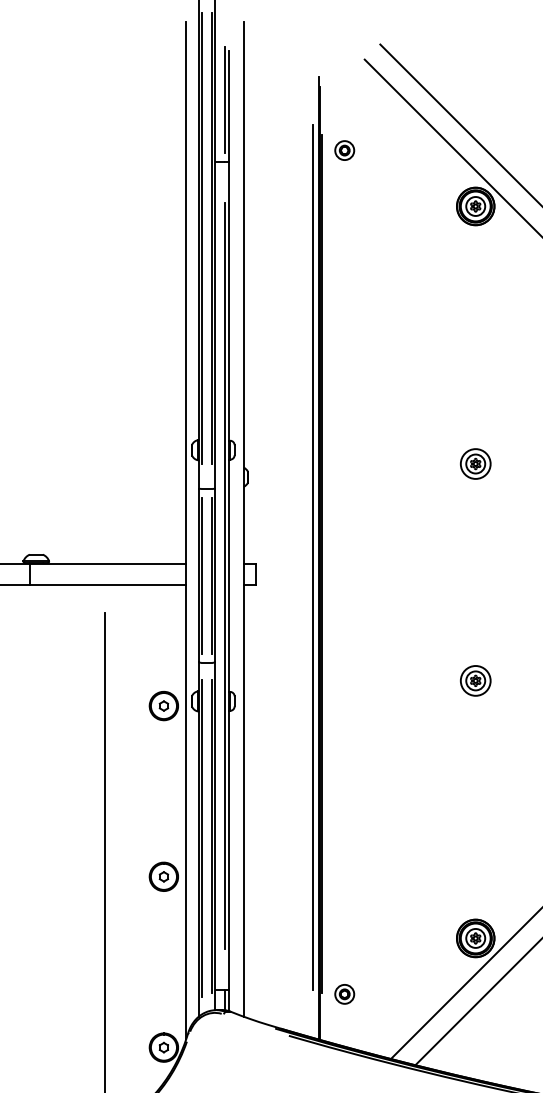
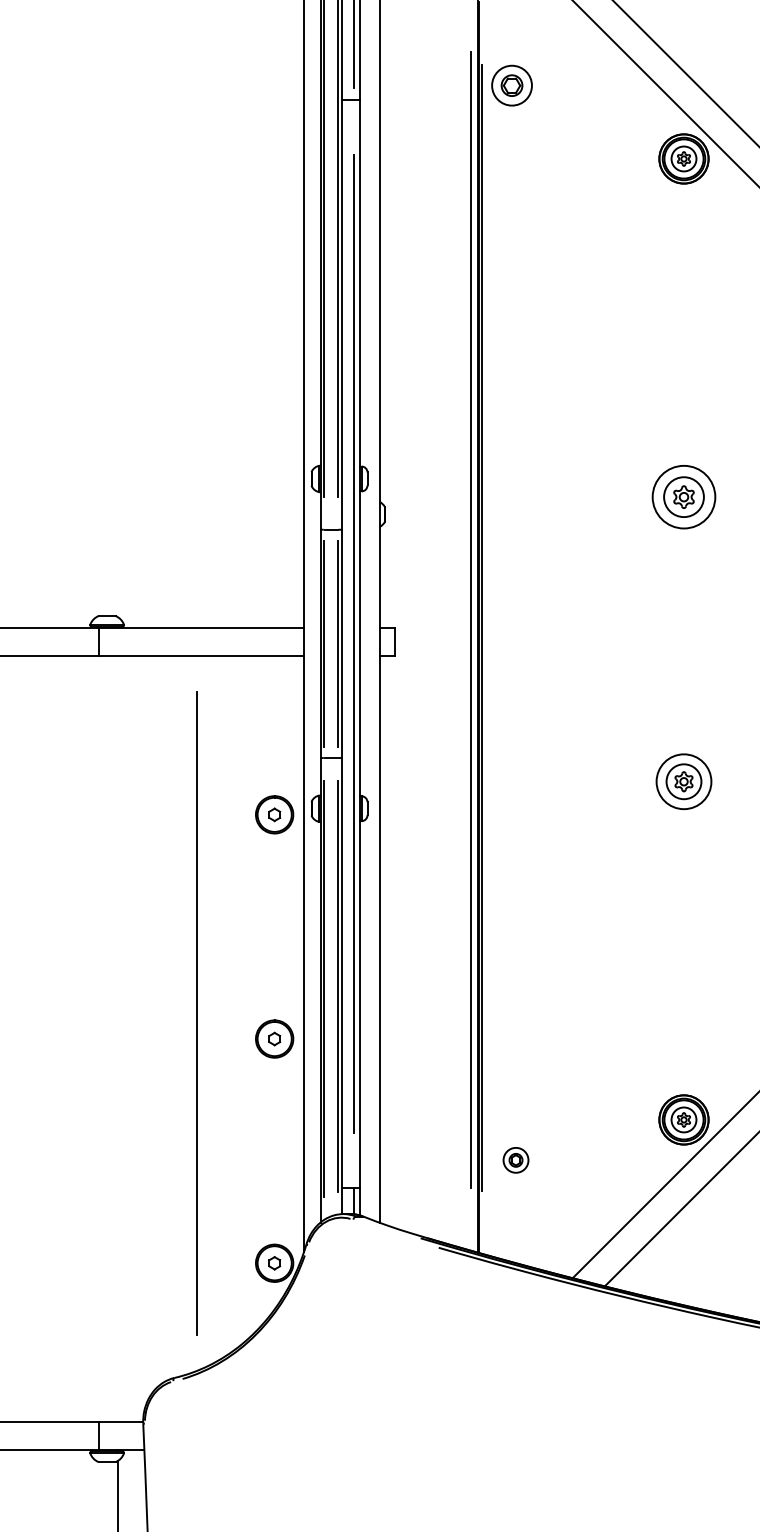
part: (344, 150) -> (511, 85), size x1.6
part: (475, 463) -> (683, 496), size x1.6
part: (475, 680) -> (683, 781), size x1.4
part: (344, 994) -> (515, 1160), moved

